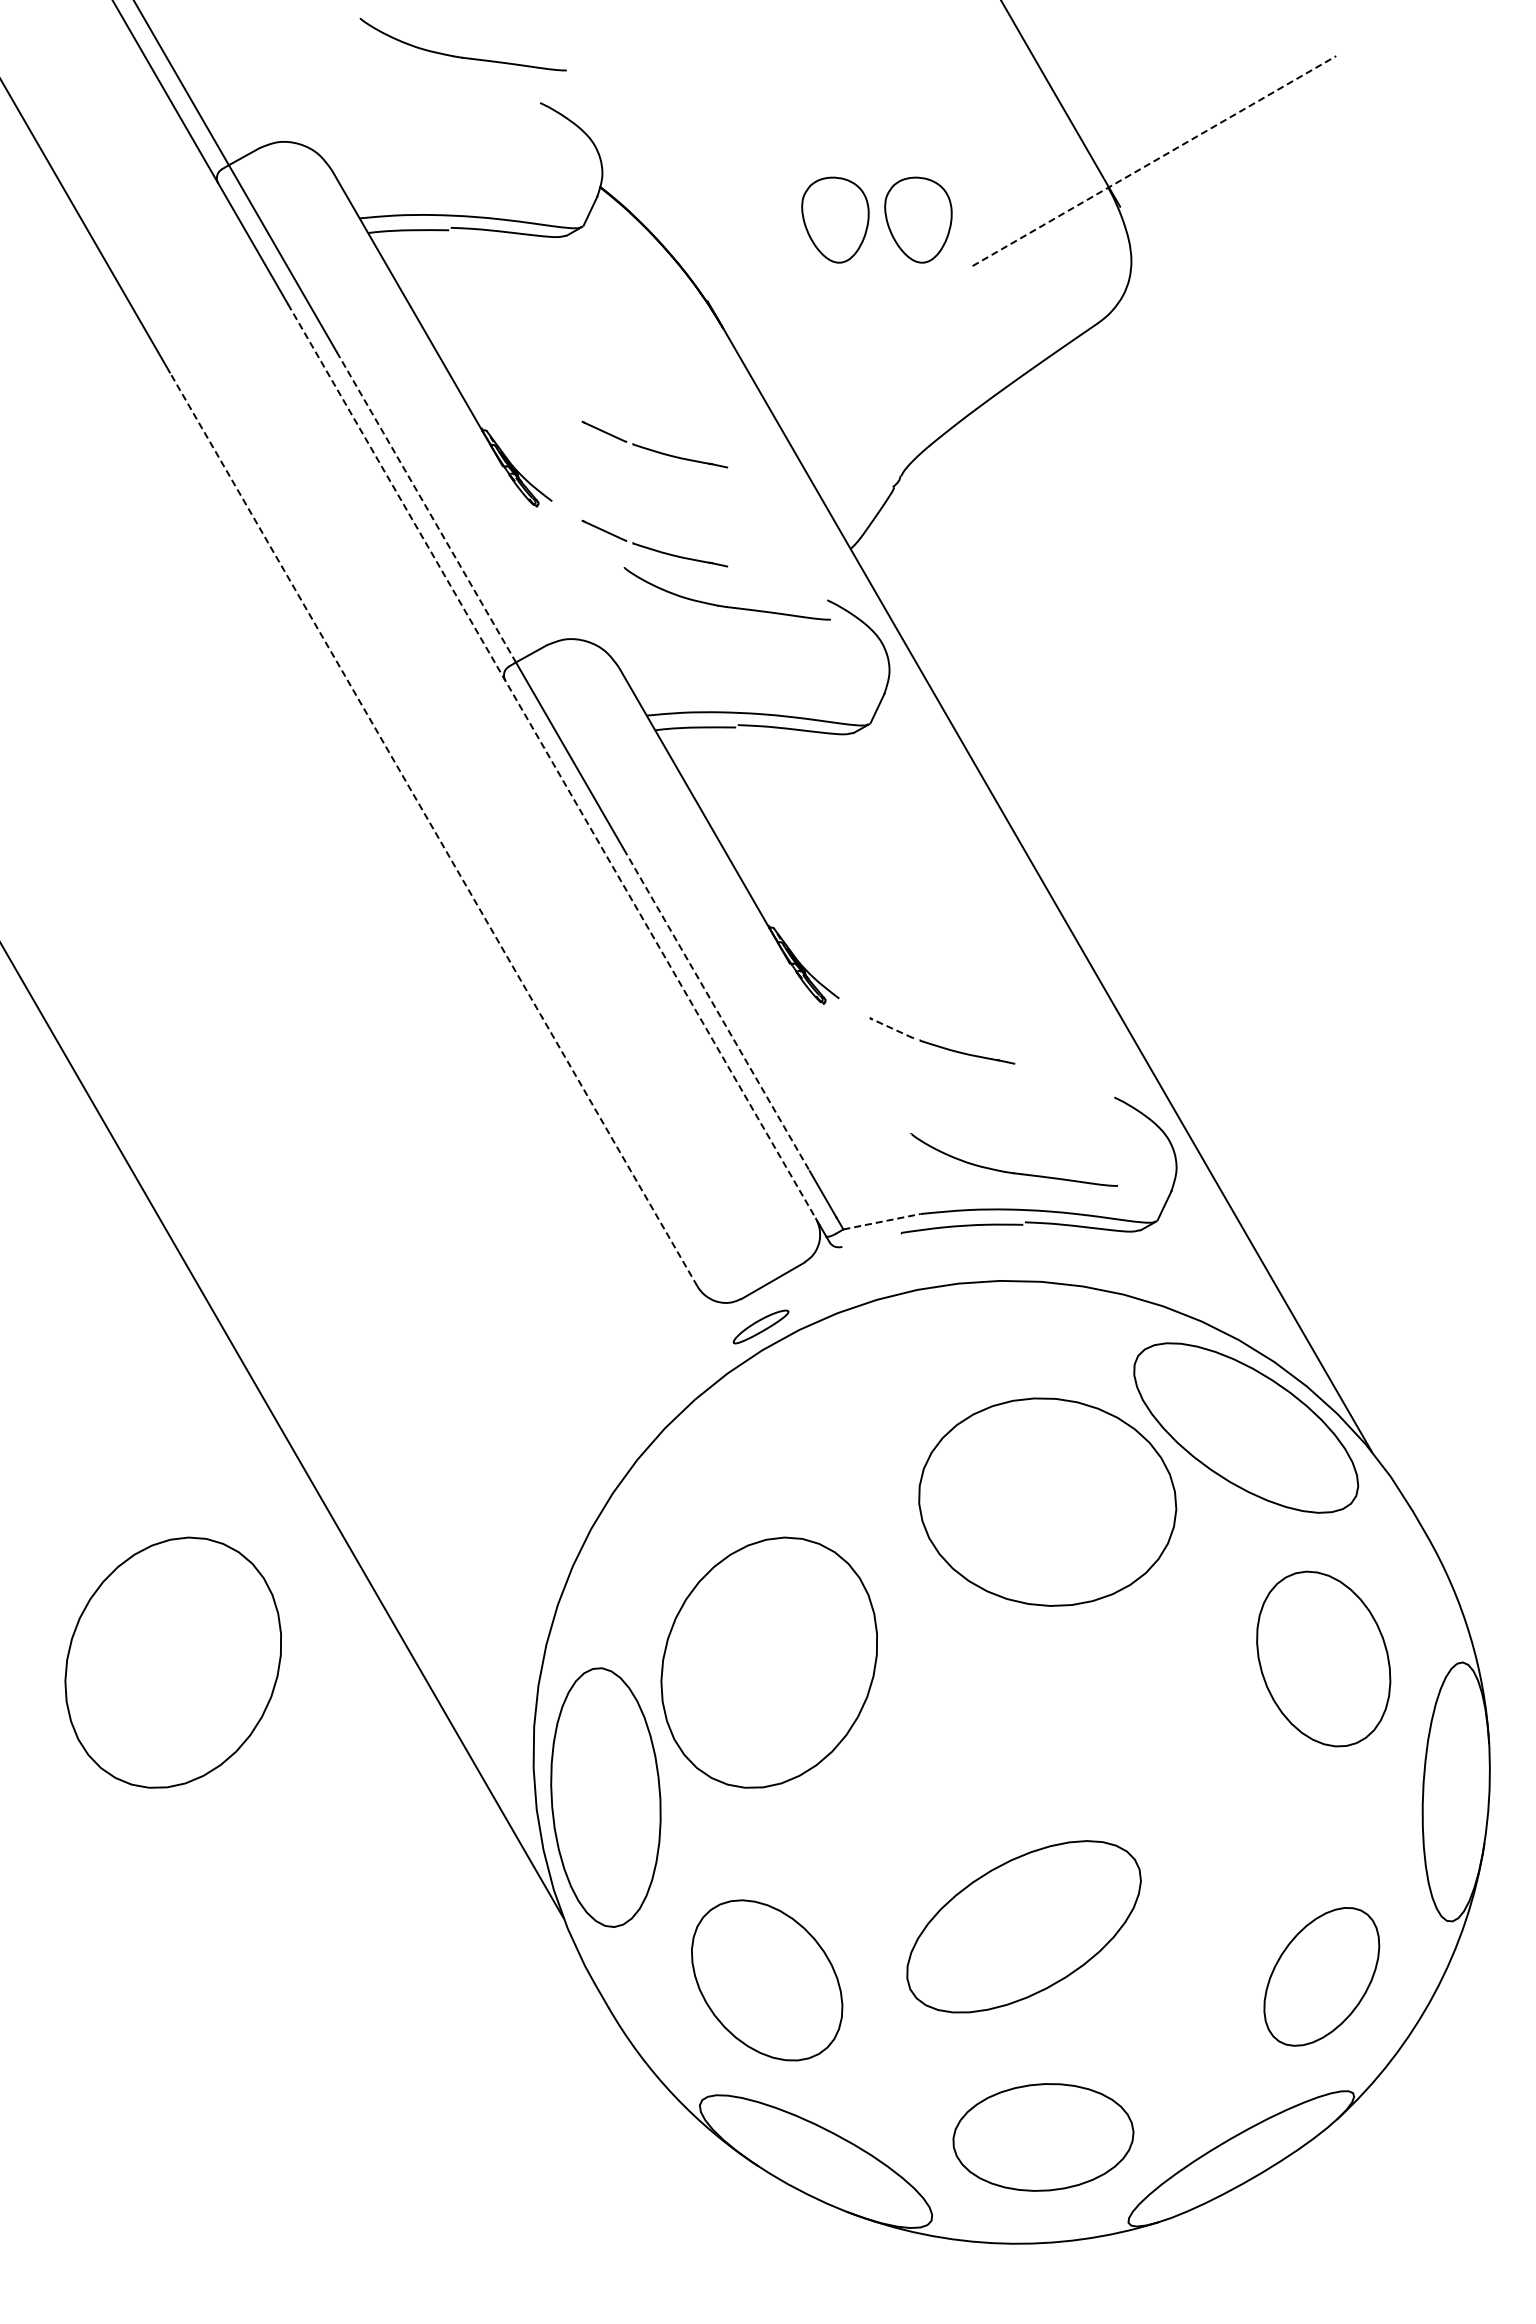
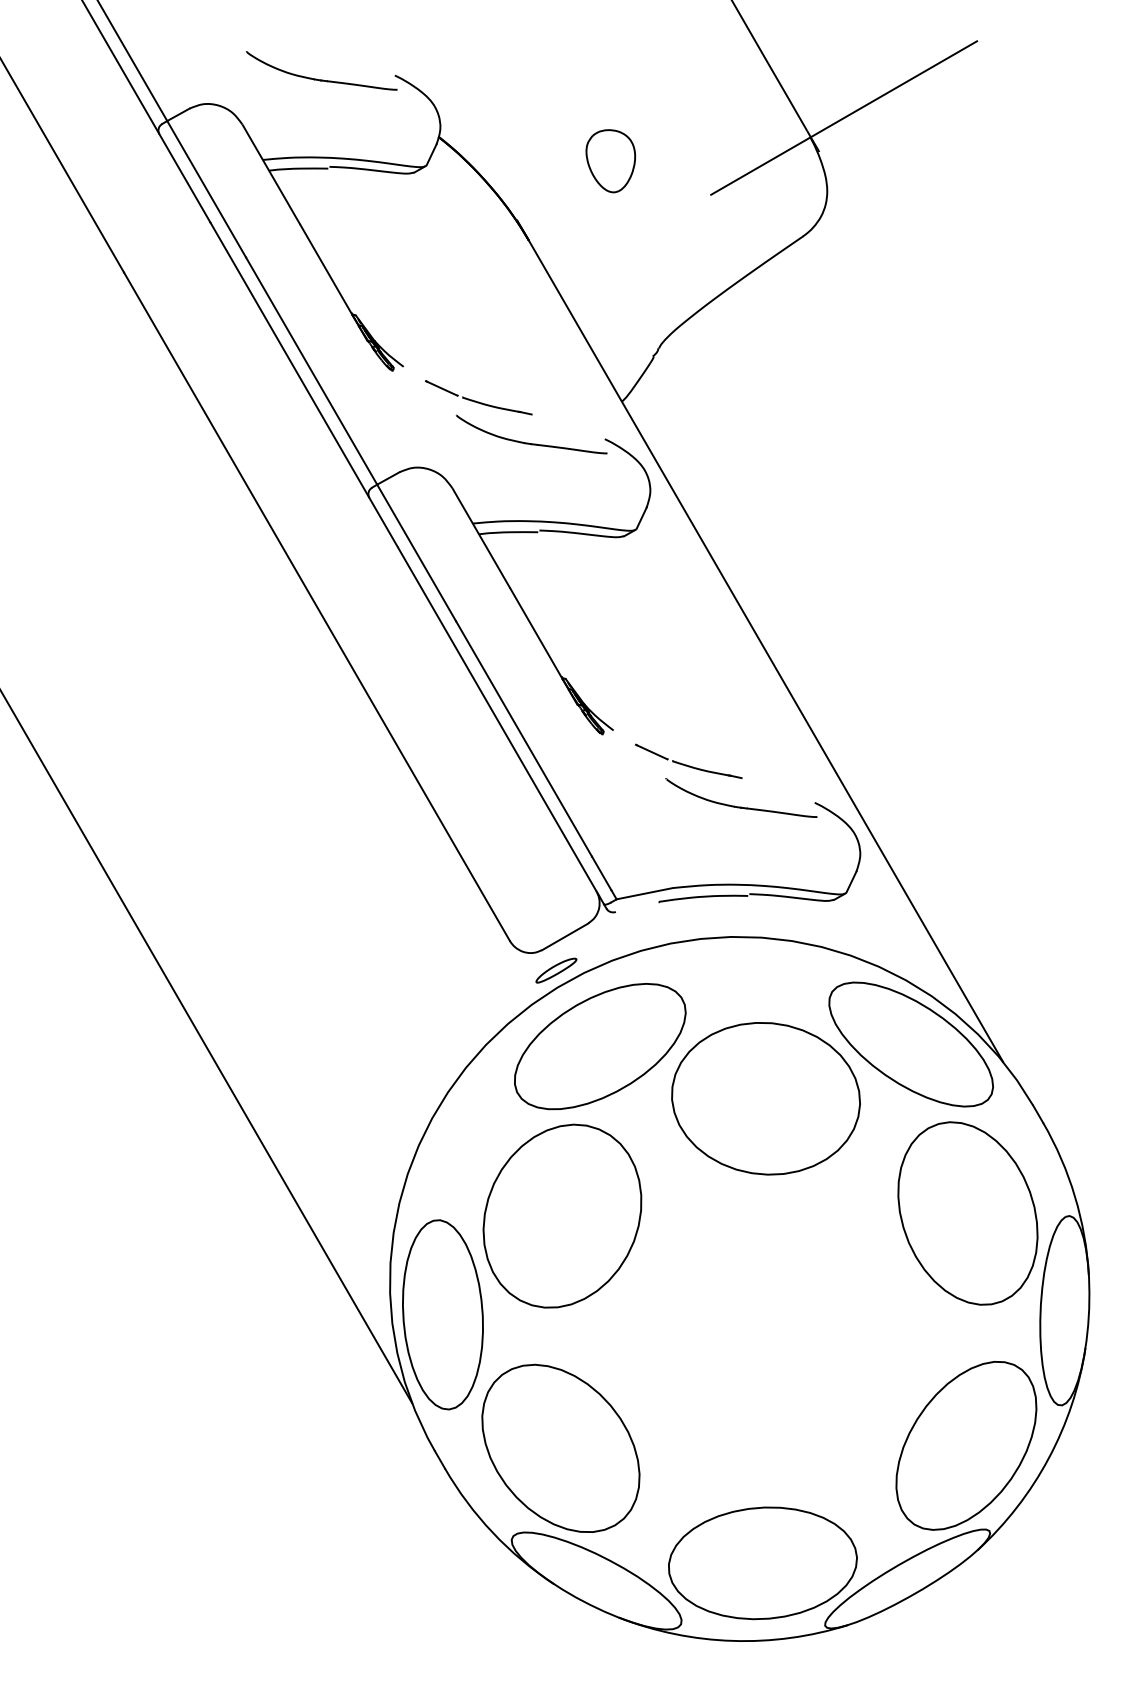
part: (462, 56) -> (321, 79), moved
line: (1154, 161) -> (844, 118), dashed -> solid
part: (918, 219) -> (671, 160), removed
part: (654, 444) -> (478, 325), removed
line: (426, 507) -> (311, 371), dashed -> solid
line: (551, 761) -> (403, 557), dashed -> solid
line: (433, 829) -> (316, 606), dashed -> solid
line: (716, 1010) -> (523, 739), dashed -> solid
line: (891, 1028) -> (651, 752), dashed -> solid
part: (1010, 1171) -> (738, 806), moved
line: (882, 1221) -> (645, 893), dashed -> solid
part: (1323, 1658) -> (967, 1213), size x1.43
part: (172, 1662) -> (126, 1216), removed
part: (1023, 1926) -> (599, 1046), moved
part: (1321, 1976) -> (966, 1445), size x1.67
part: (766, 1980) -> (560, 1448), size x1.43
part: (1043, 2137) -> (762, 1563), size x1.43

